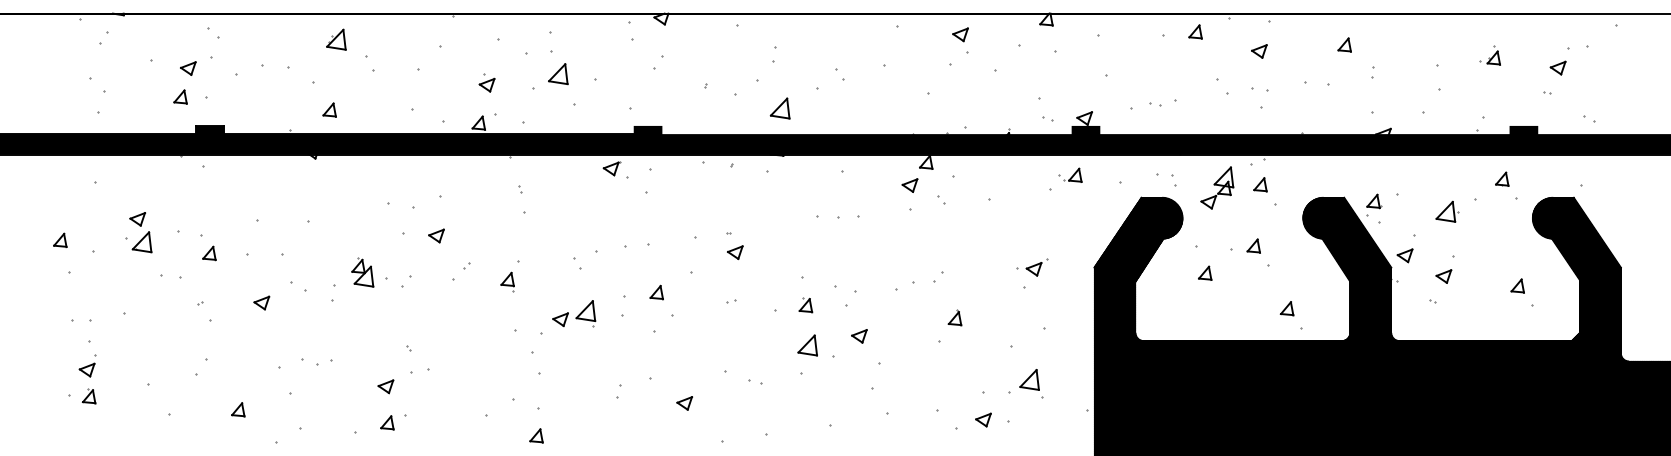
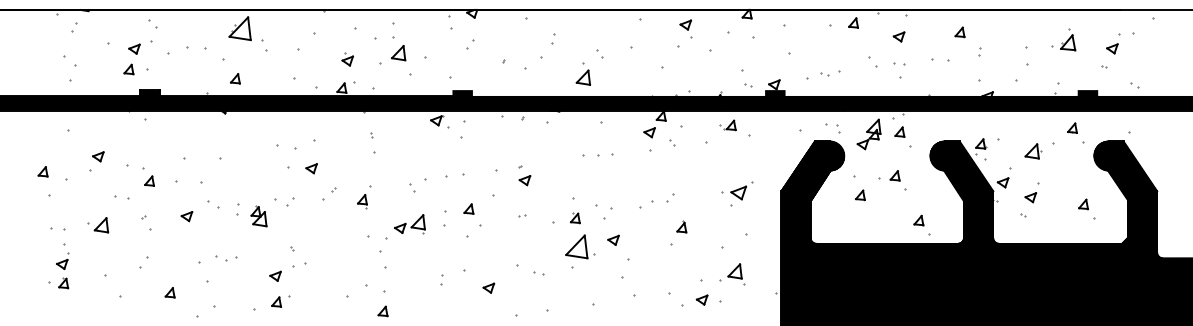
part: (336, 39) -> (240, 28), size x1.6
part: (1489, 55) -> (1063, 39), size x1.6
part: (779, 108) -> (582, 77), moved
part: (1070, 174) -> (727, 124), moved
part: (141, 242) -> (101, 225), moved
part: (1032, 267) -> (737, 191), size x1.4
part: (362, 272) -> (258, 216), moved
part: (807, 345) -> (576, 246), size x1.6

